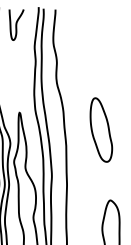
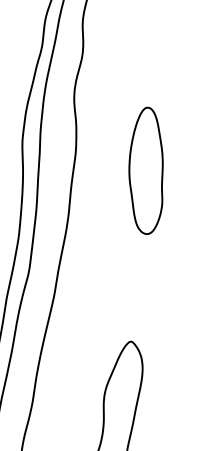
part: (101, 129) -> (148, 169), moved

